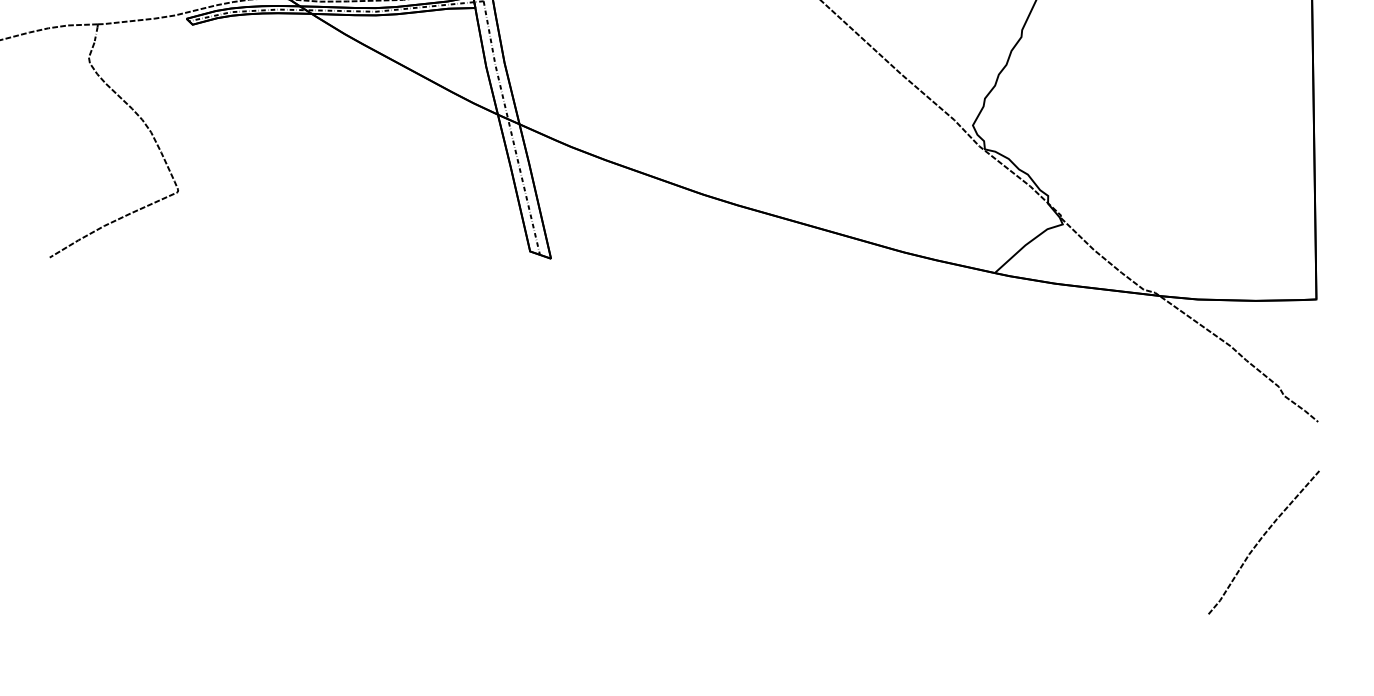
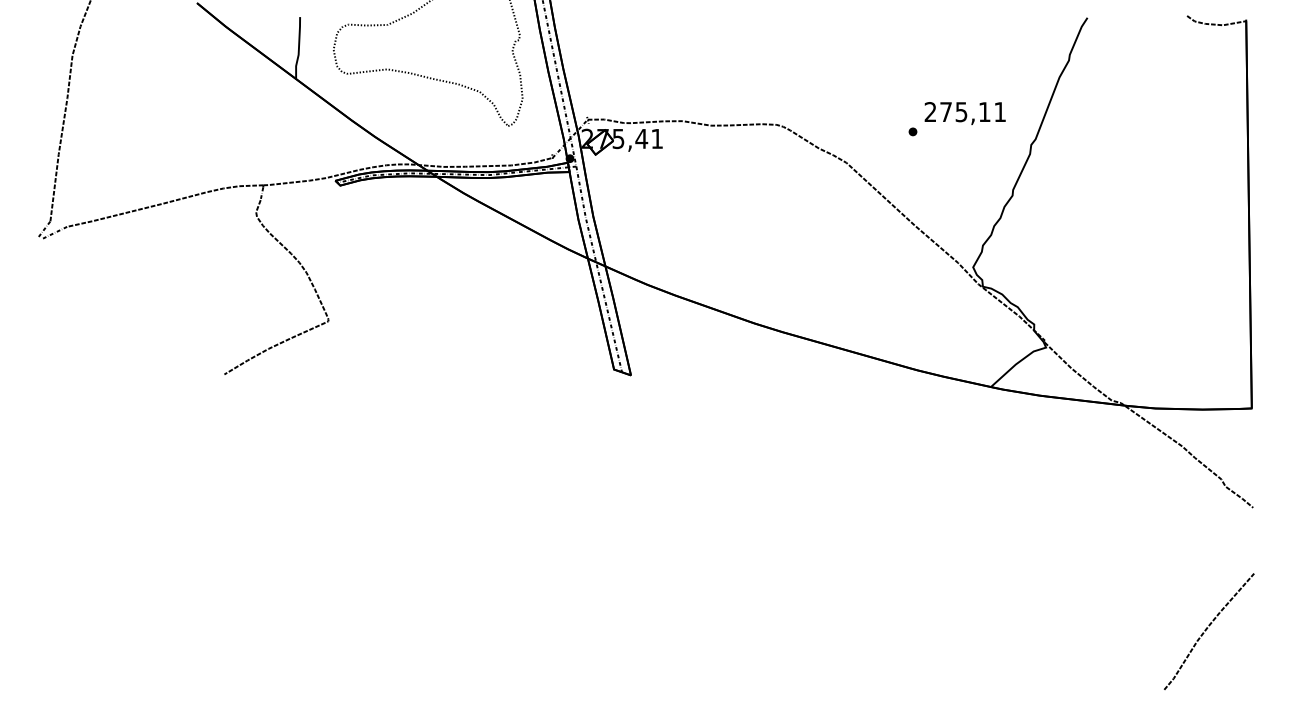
curve: (1261, 539) -> (1207, 629), moved

